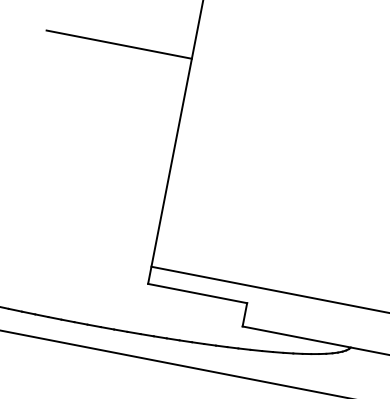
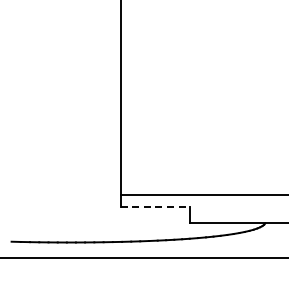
line: (118, 44) -> (69, 49), removed
line: (198, 294) -> (155, 207), solid -> dashed

